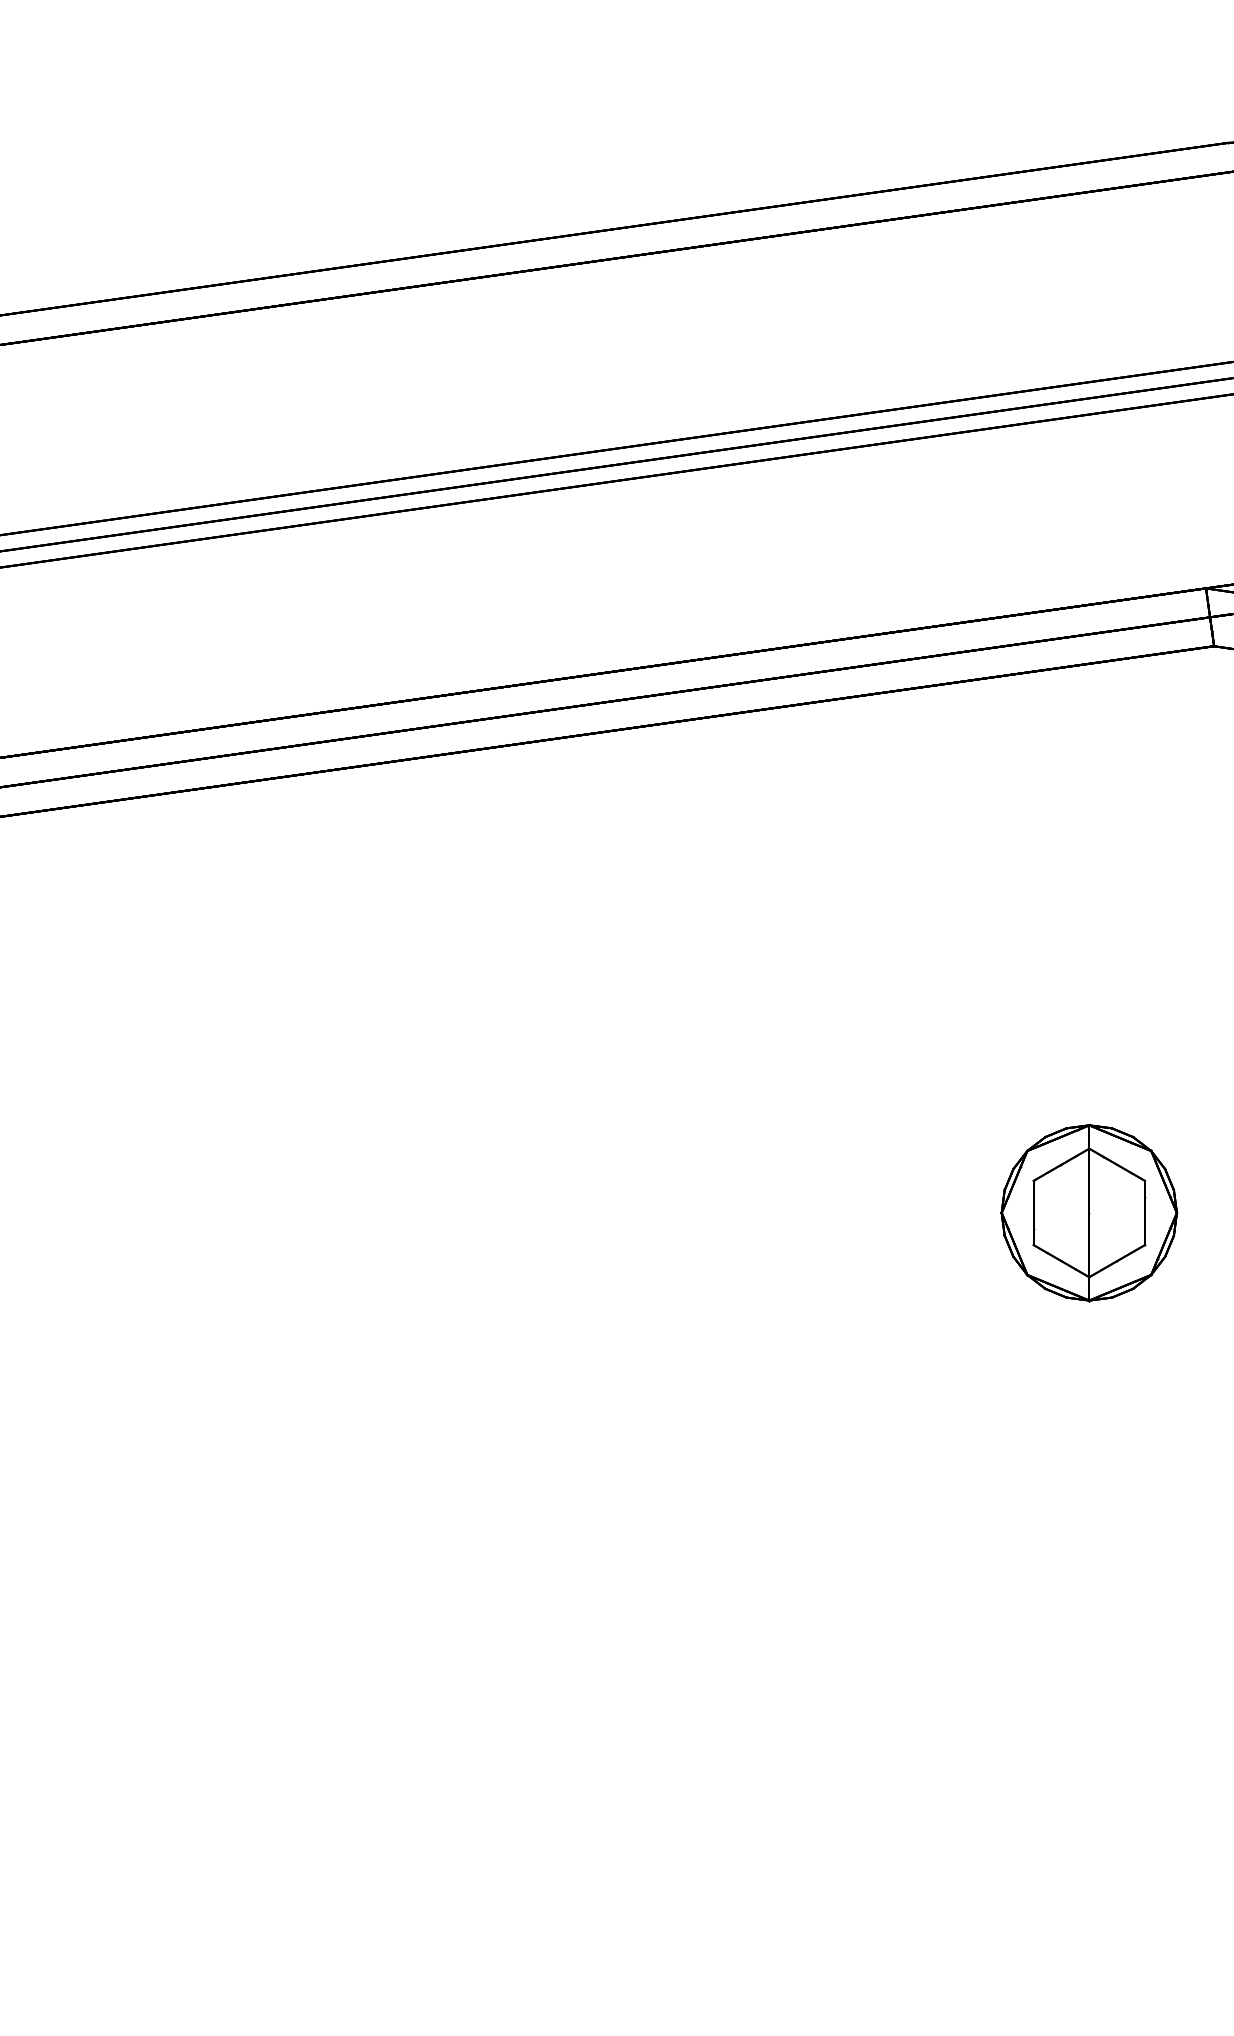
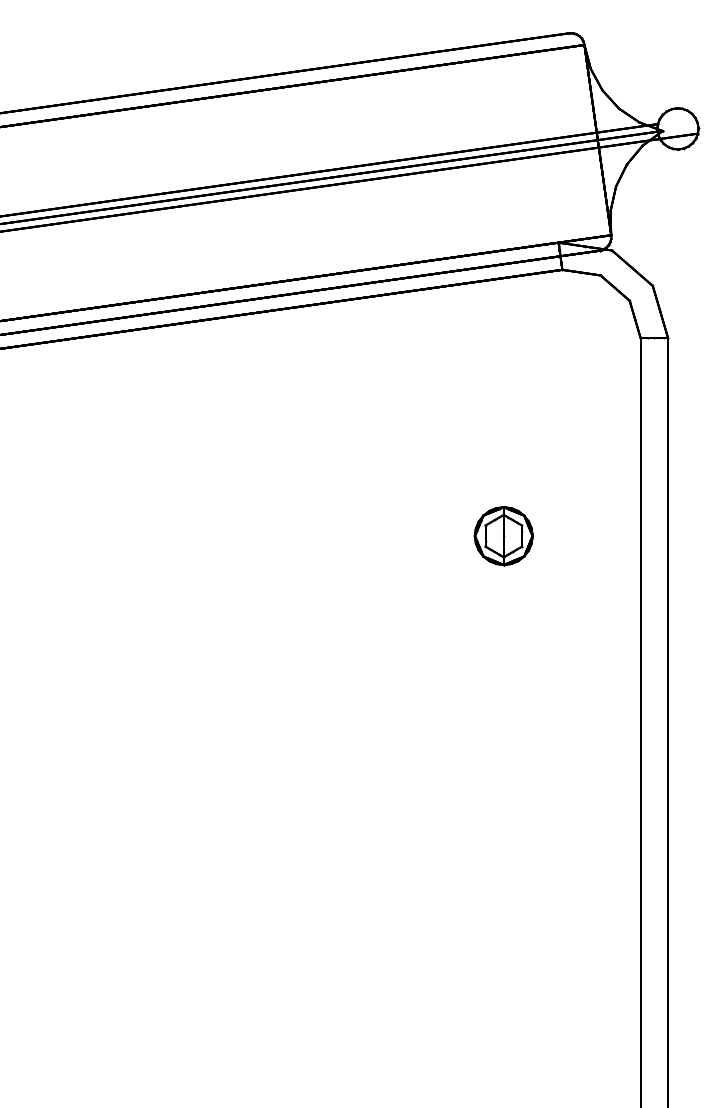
part: (1088, 1211) -> (503, 535), size x0.7

